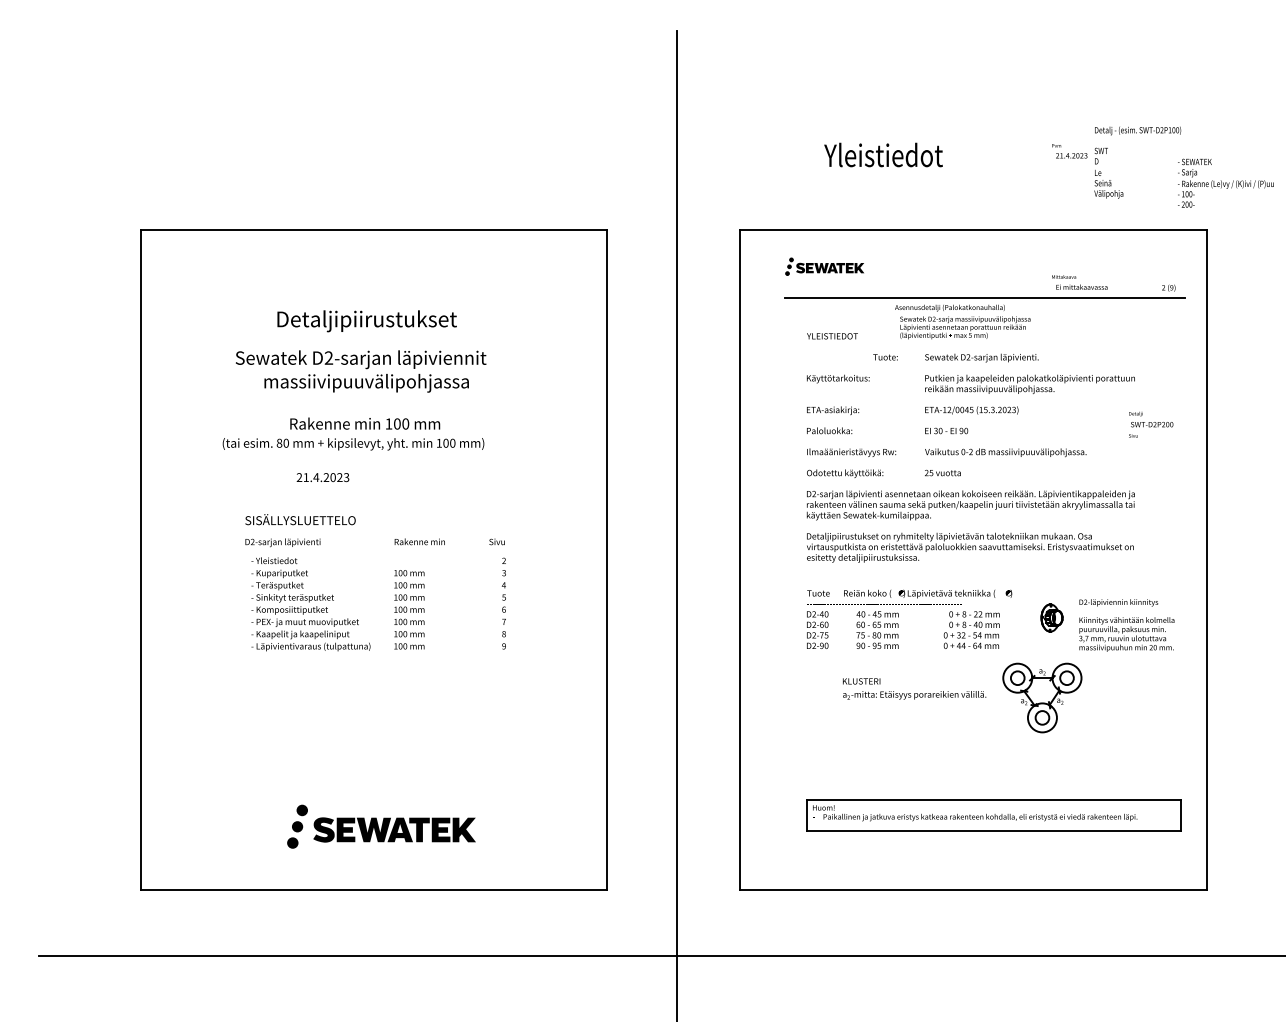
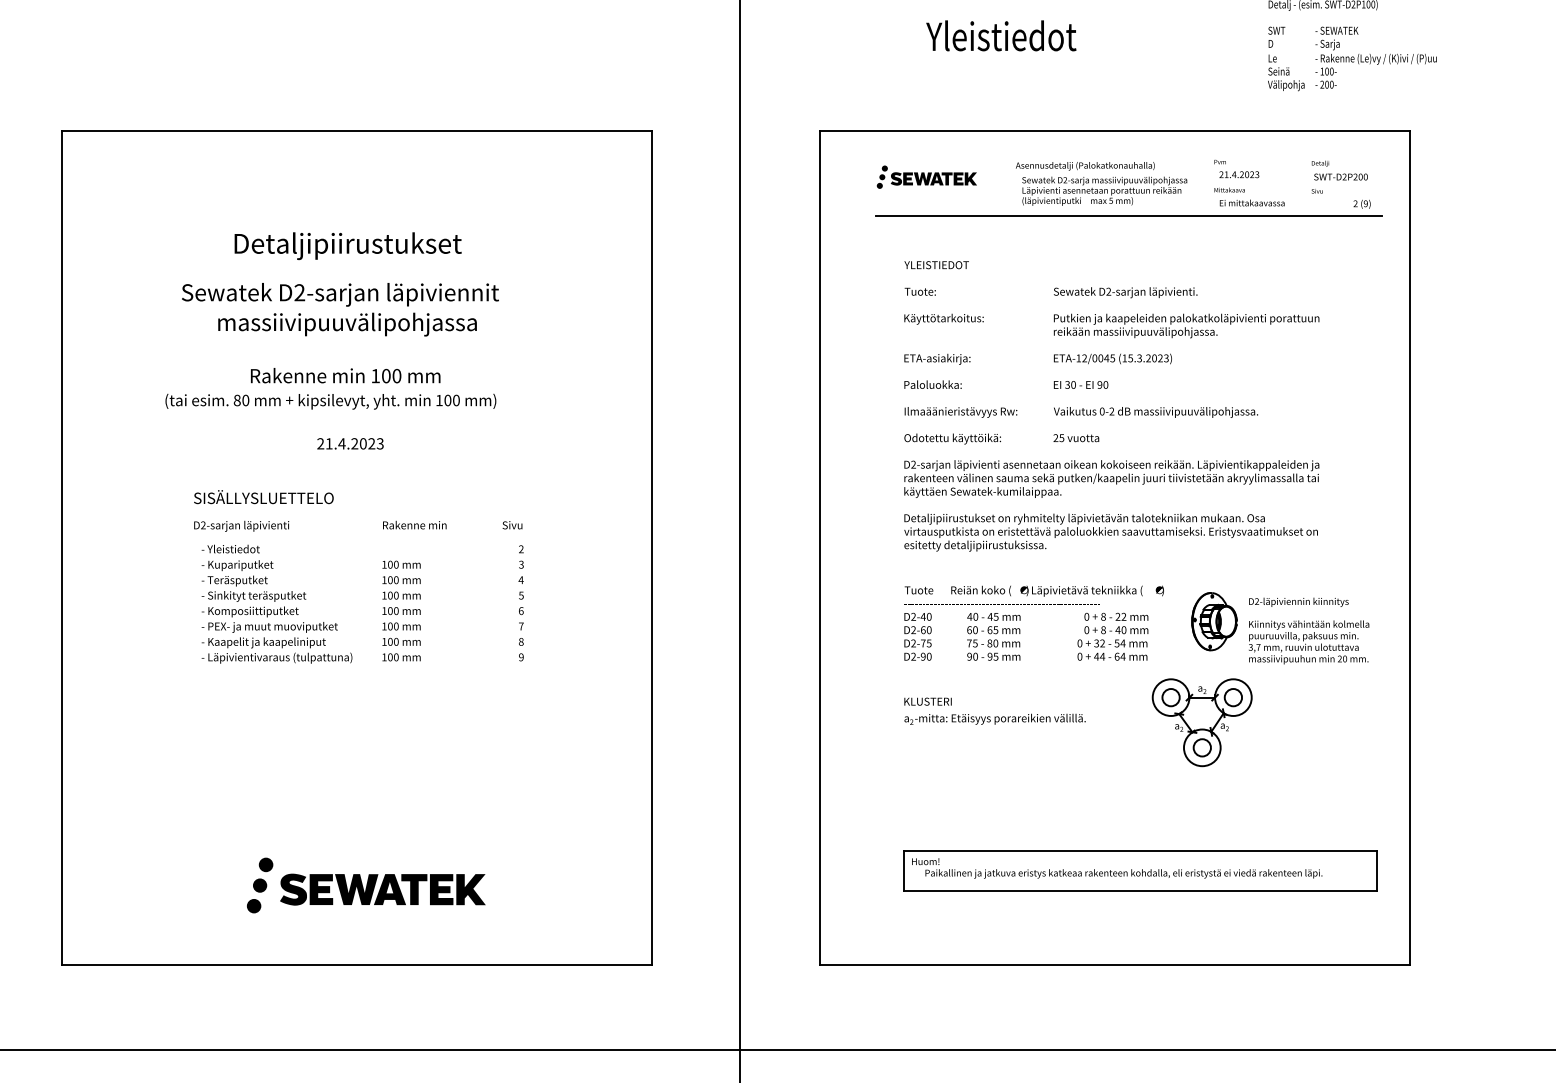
text: (1069, 151) -> (1236, 169), moved
text: (1225, 182) -> (1375, 56), moved
text: (962, 321) -> (1101, 183), moved
text: (885, 357) -> (920, 291), moved
text: (1151, 424) -> (1340, 176), moved
text: (322, 477) -> (349, 443), moved
part: (1051, 617) -> (1213, 620), size x1.67
text: (914, 688) -> (994, 710), moved

